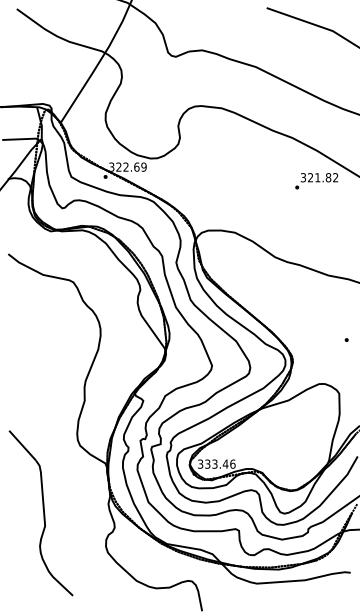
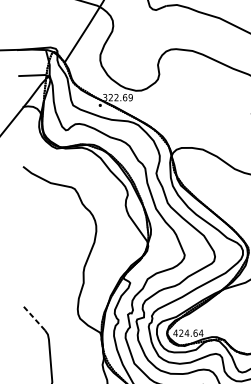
line: (22, 445) -> (34, 318), solid -> dashed
text: (216, 463) -> (188, 332), 333.46 -> 424.64

